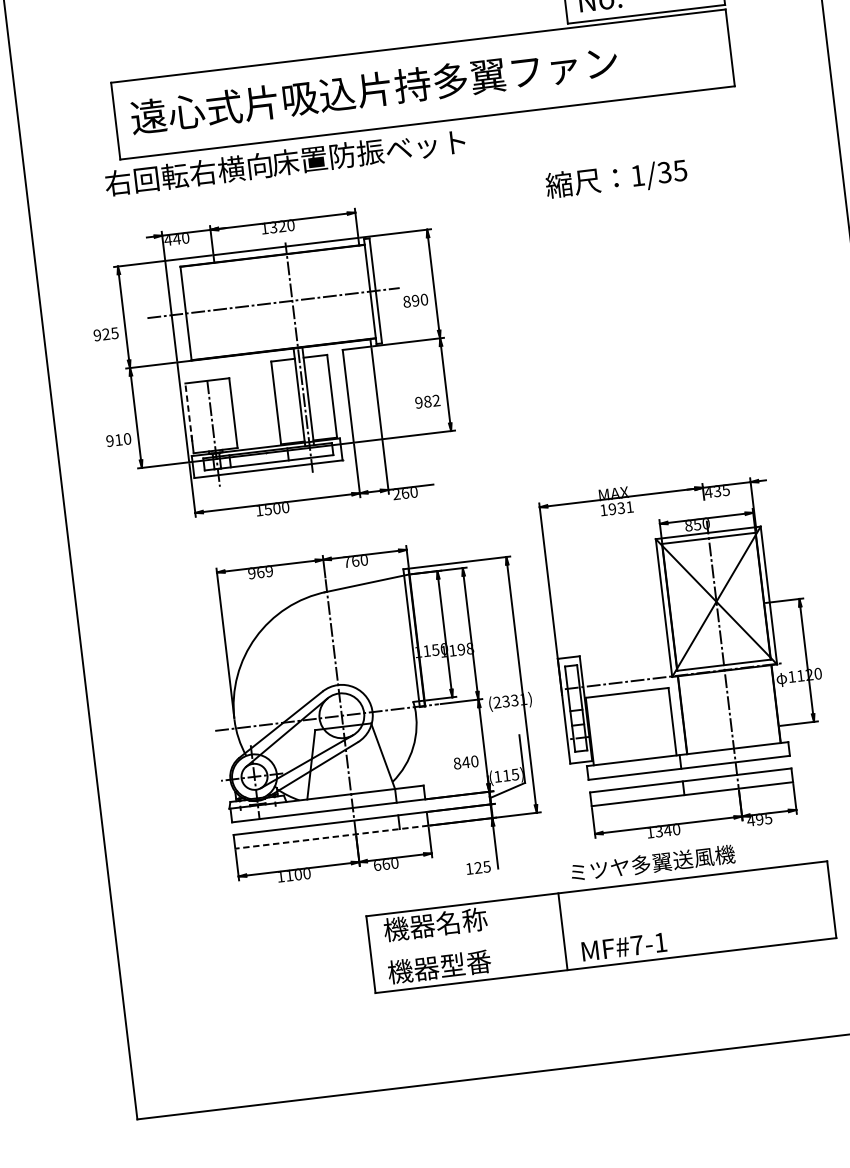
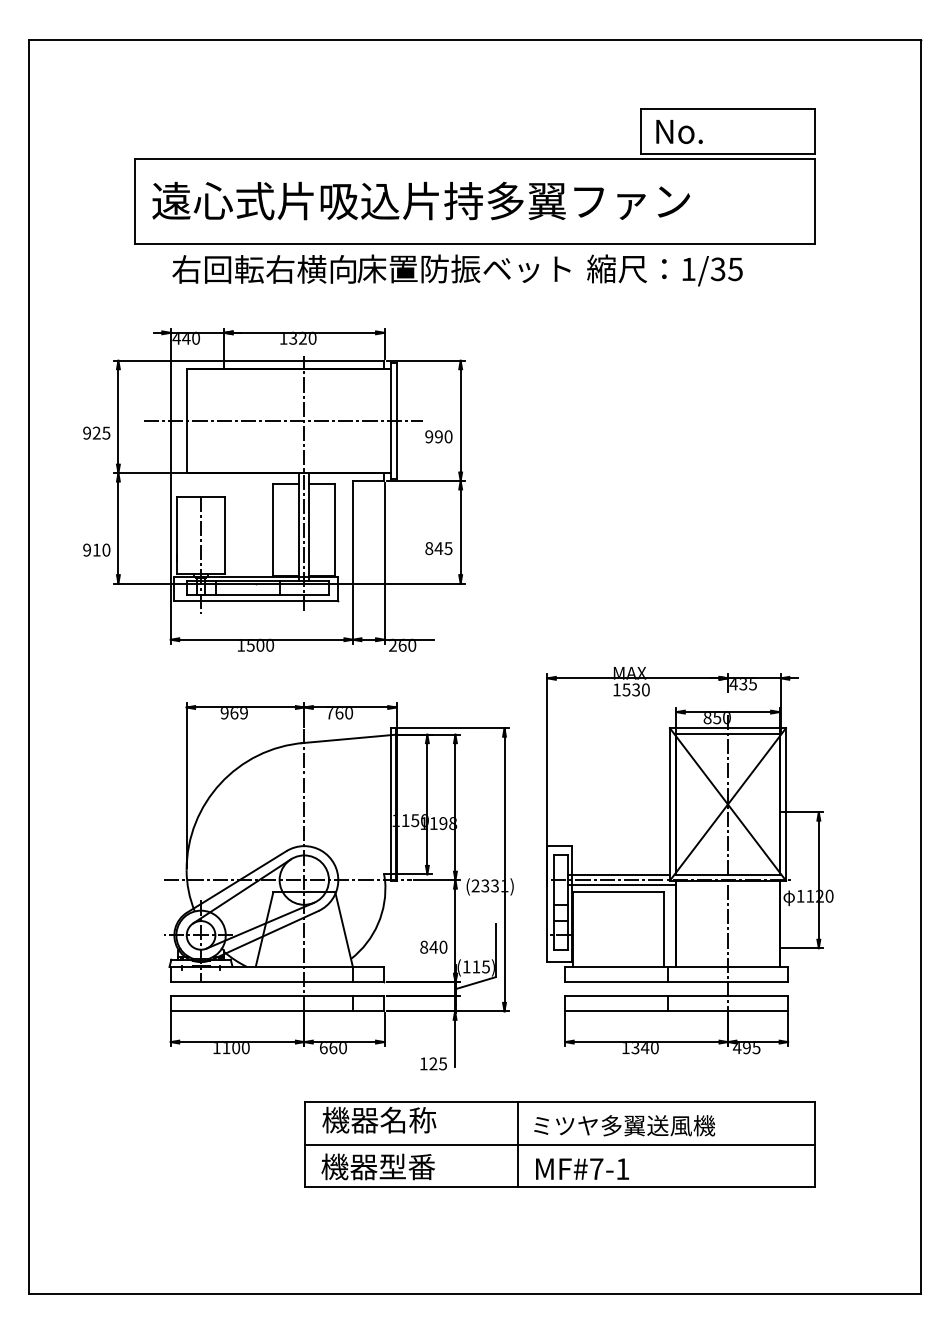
text: (285, 162) -> (371, 268), moved
text: (616, 179) -> (664, 270), moved
text: (407, 301) -> (429, 436), 890 -> 990
text: (427, 401) -> (438, 548), 982 -> 845
line: (188, 411) -> (176, 528), dashed -> solid
text: (620, 507) -> (635, 689), 1931 -> 1530
line: (625, 677) -> (618, 875), added
line: (629, 686) -> (621, 885), added
line: (331, 837) -> (277, 1011), dashed -> solid
text: (652, 863) -> (624, 1125), moved
line: (600, 927) -> (559, 1144), added

